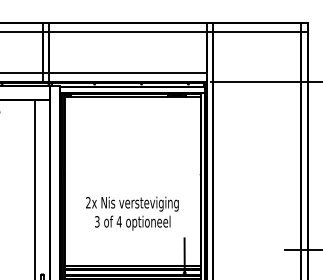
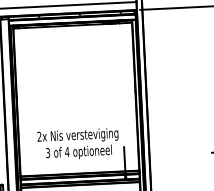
text: (132, 213) -> (78, 144), moved

